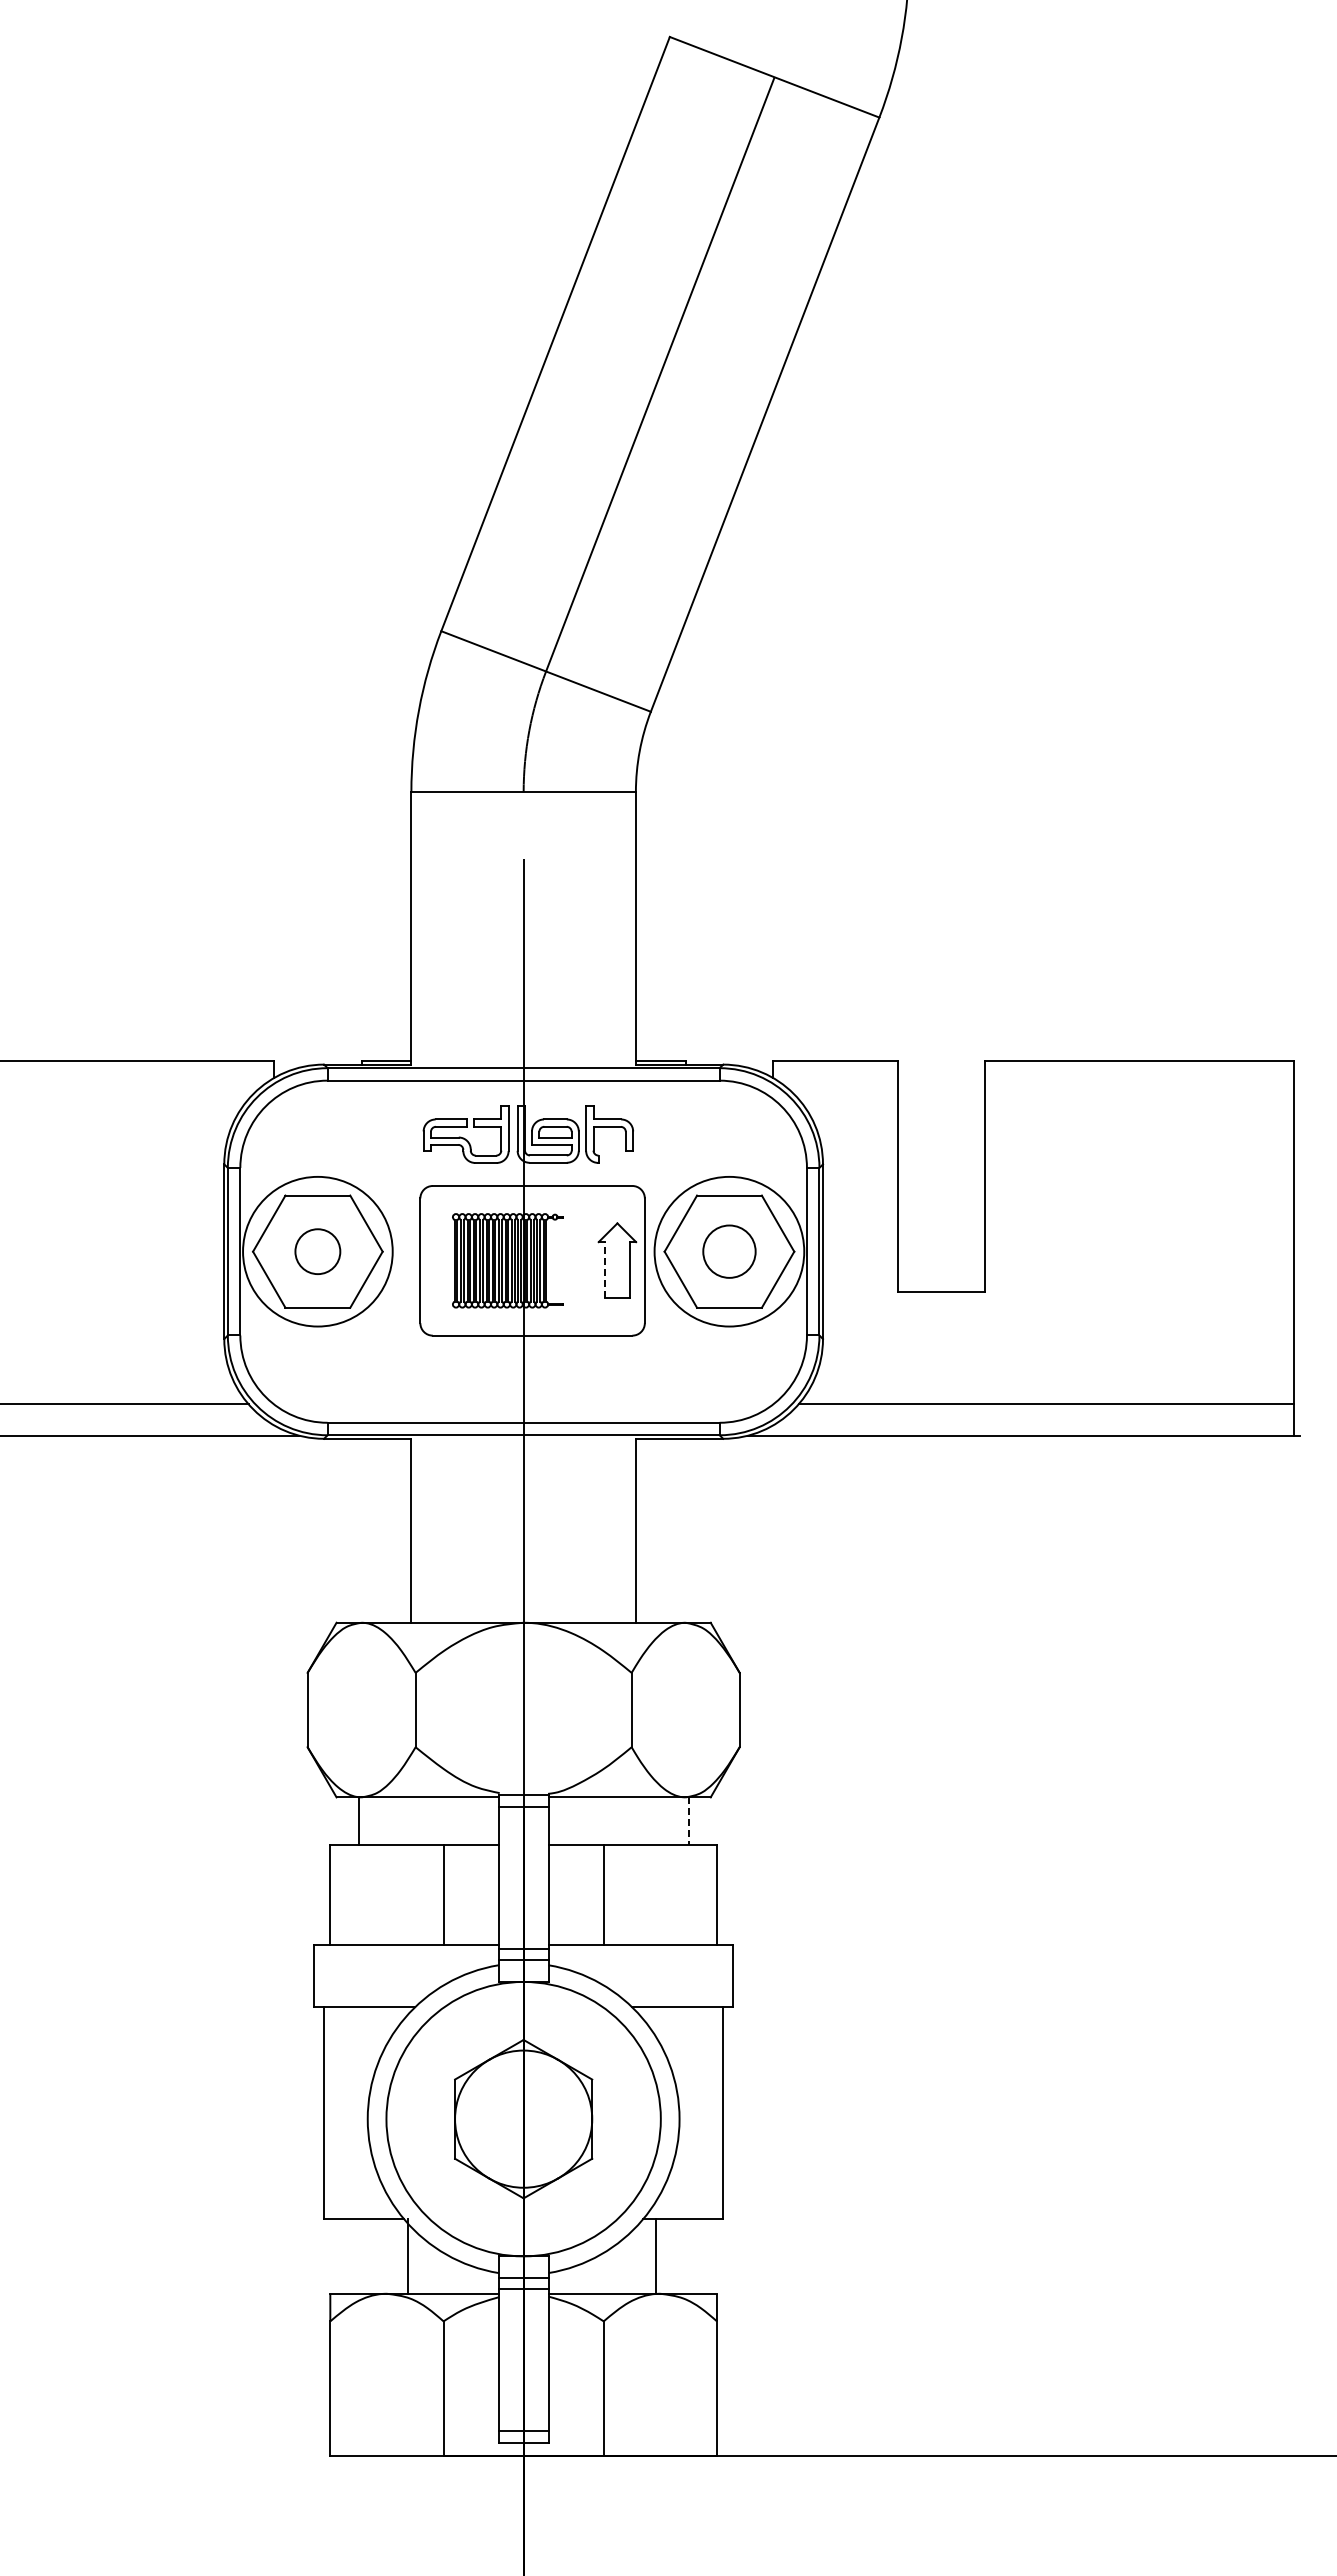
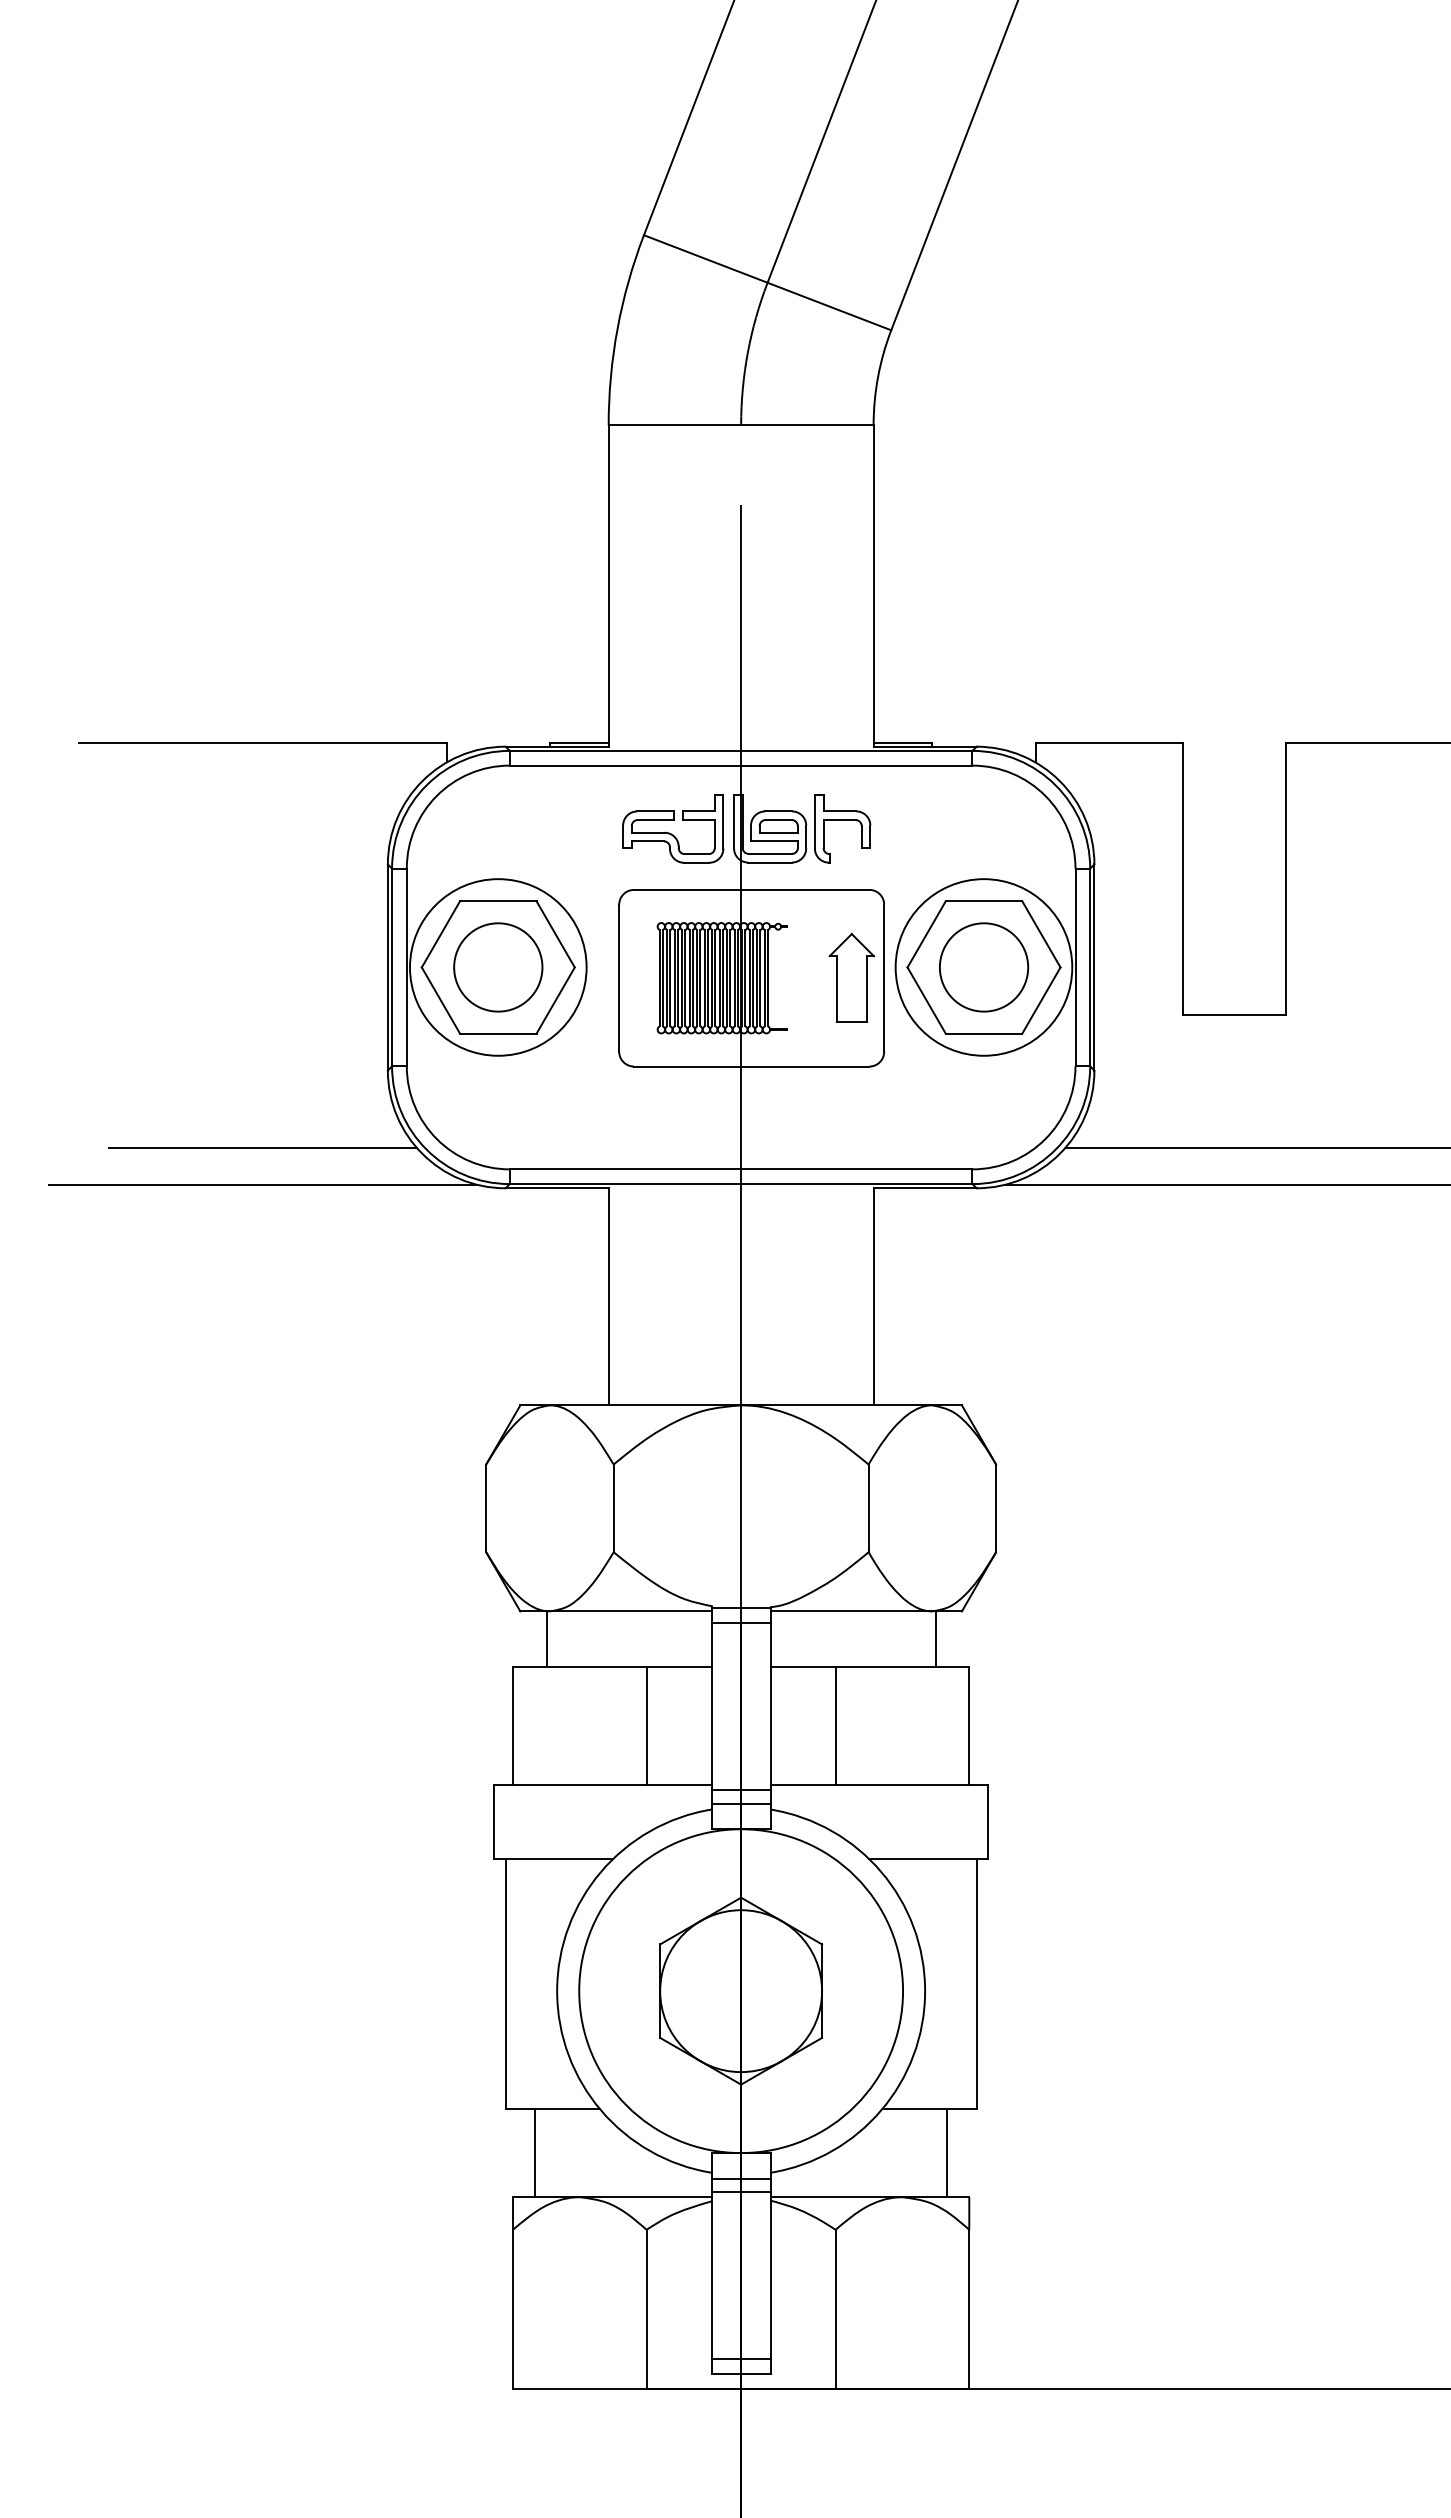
circle: (317, 1251) -> (497, 967), size x1.67
circle: (729, 1251) -> (984, 967), size x1.43
line: (604, 1269) -> (836, 988), dashed -> solid
line: (688, 1821) -> (935, 1639), dashed -> solid
line: (408, 2255) -> (535, 2152), moved
line: (656, 2255) -> (947, 2152), moved

